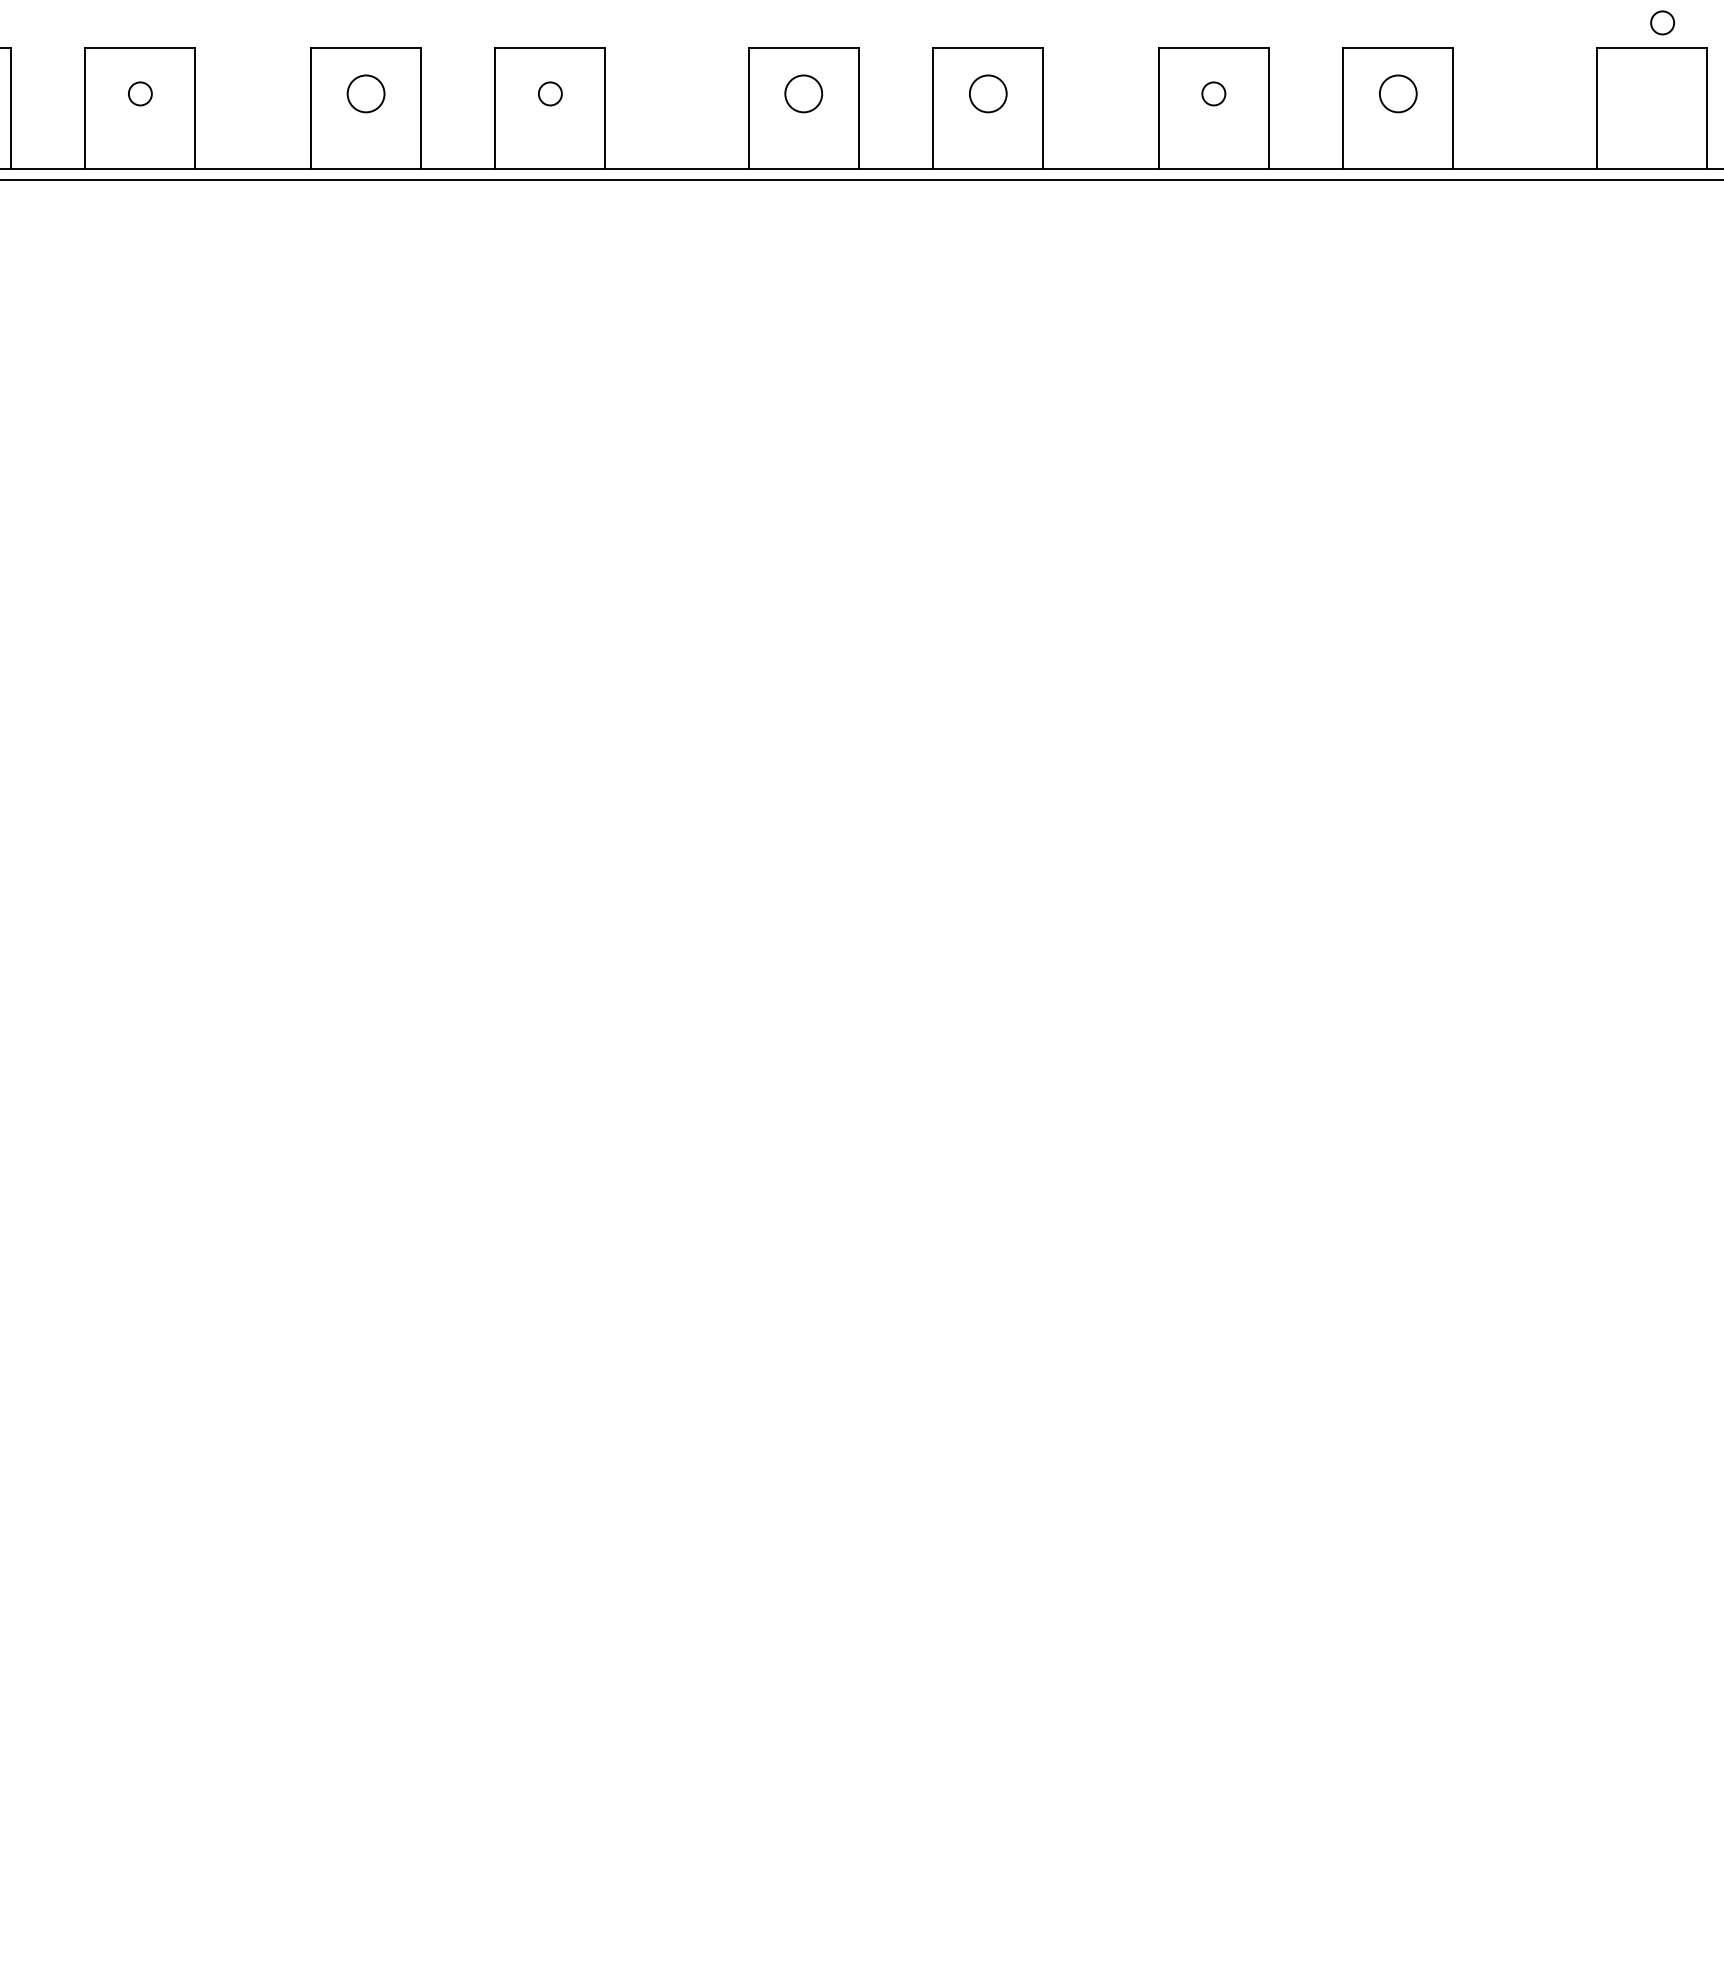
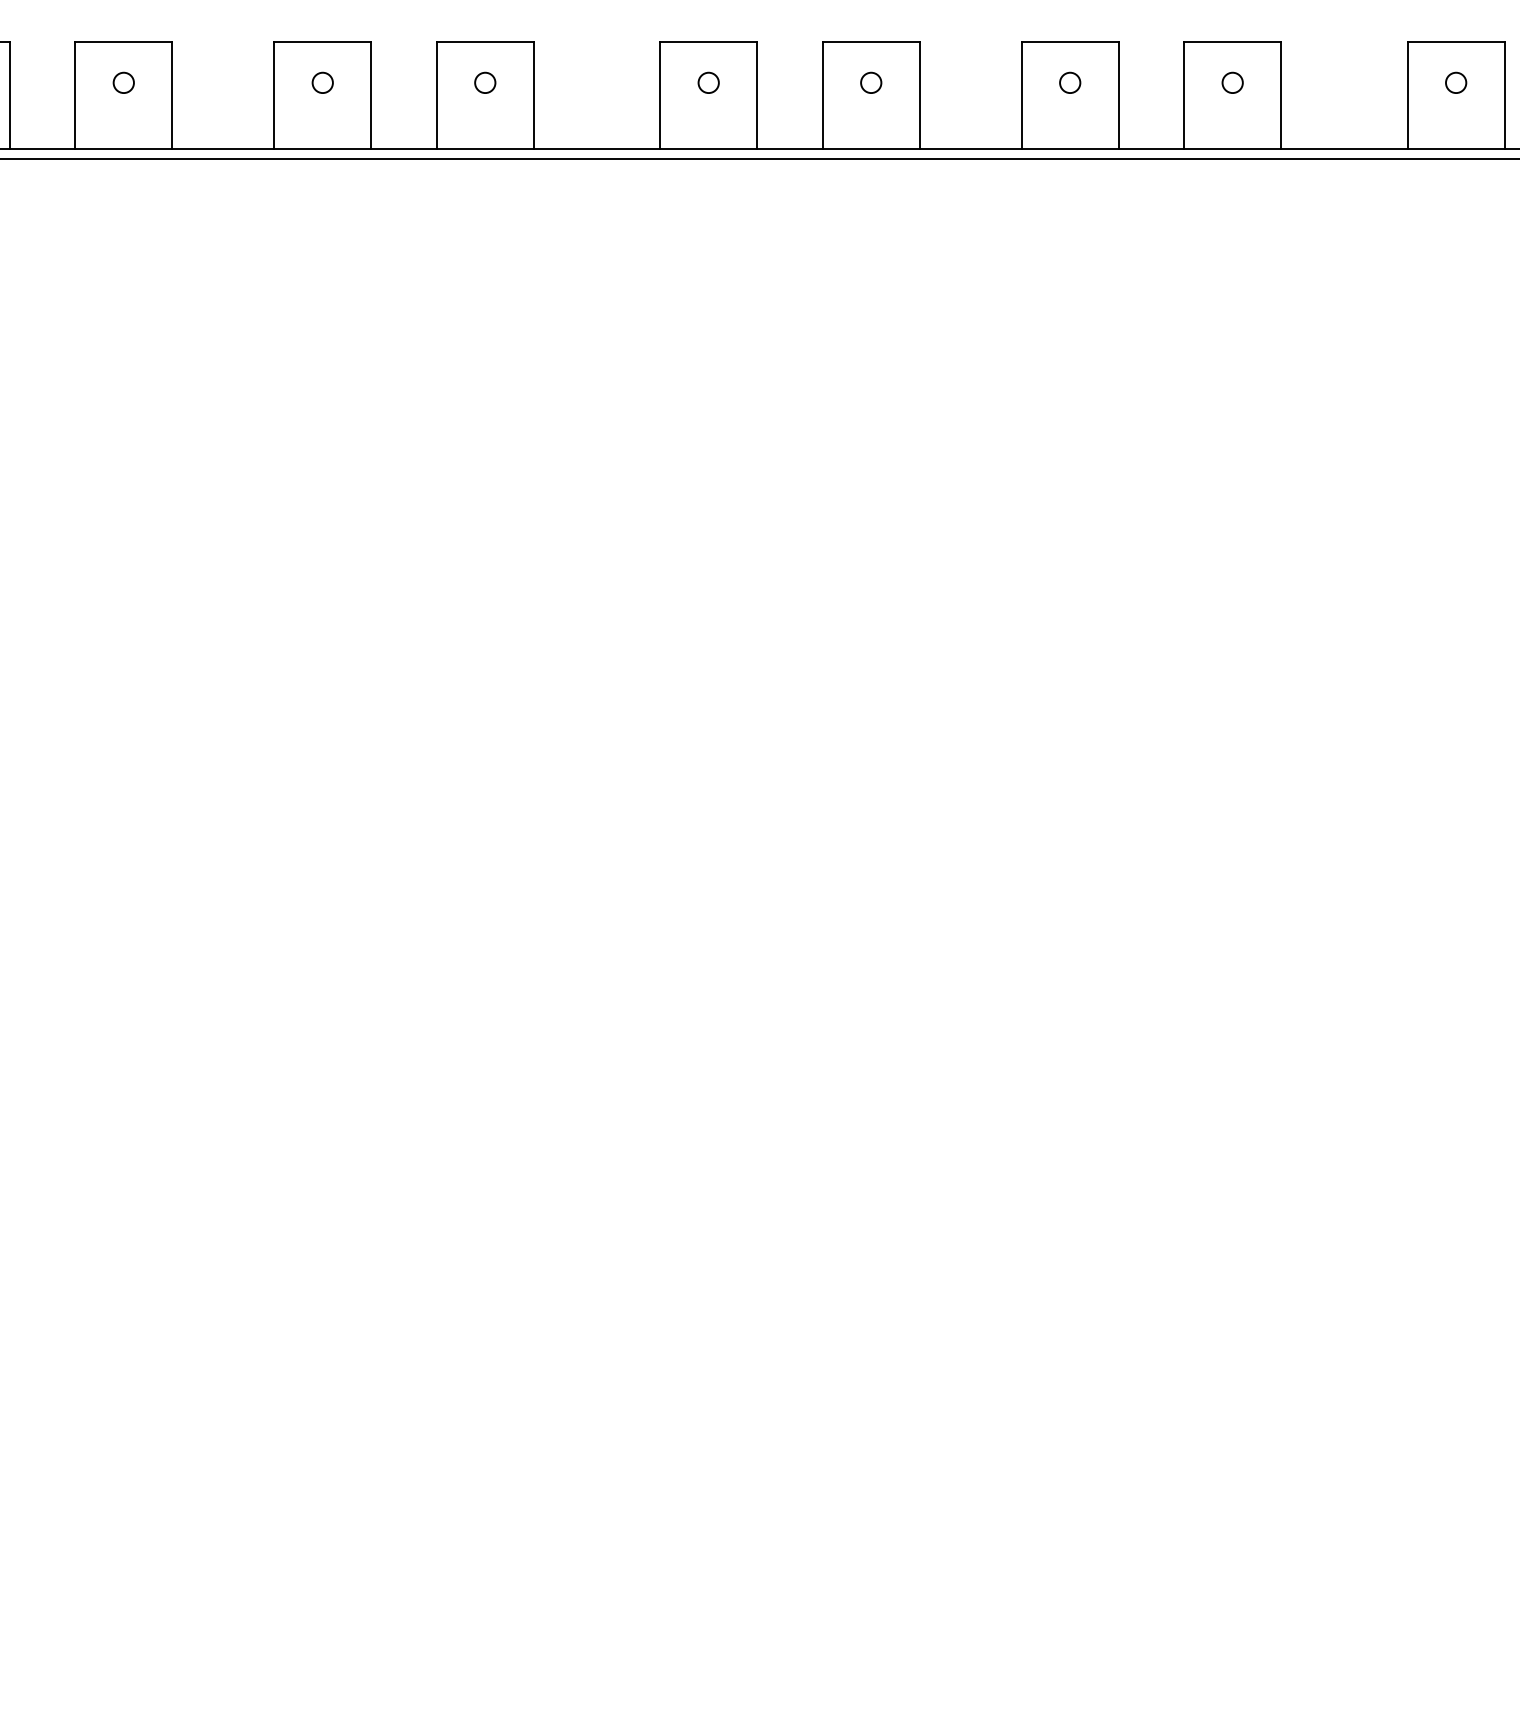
circle: (1662, 22) -> (1456, 82), moved
circle: (365, 93) -> (322, 82), size x0.62
circle: (803, 93) -> (708, 82), size x0.62
circle: (987, 93) -> (870, 82), size x0.62
circle: (1397, 93) -> (1232, 82), size x0.62

